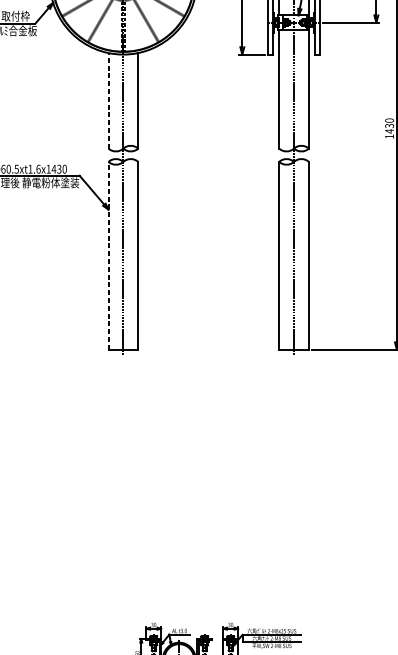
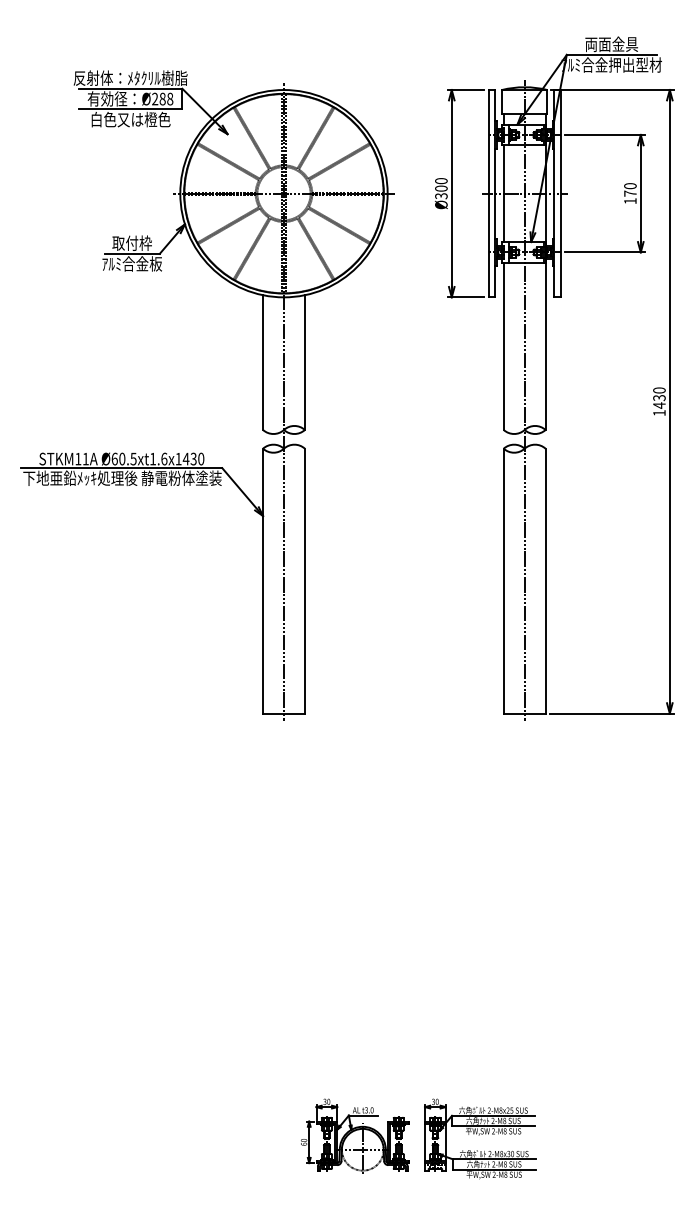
line: (108, 100) -> (263, 362), dashed -> solid
line: (108, 255) -> (263, 580), dashed -> solid

